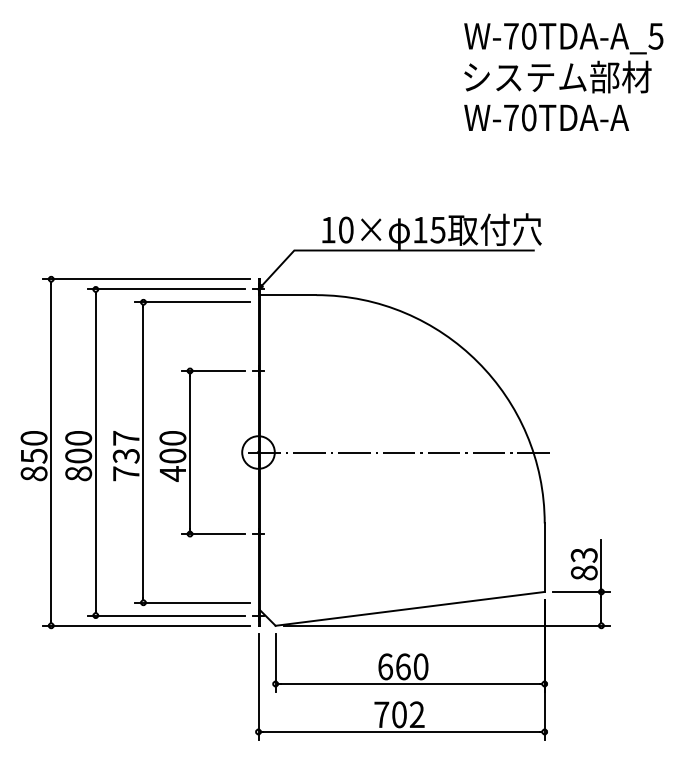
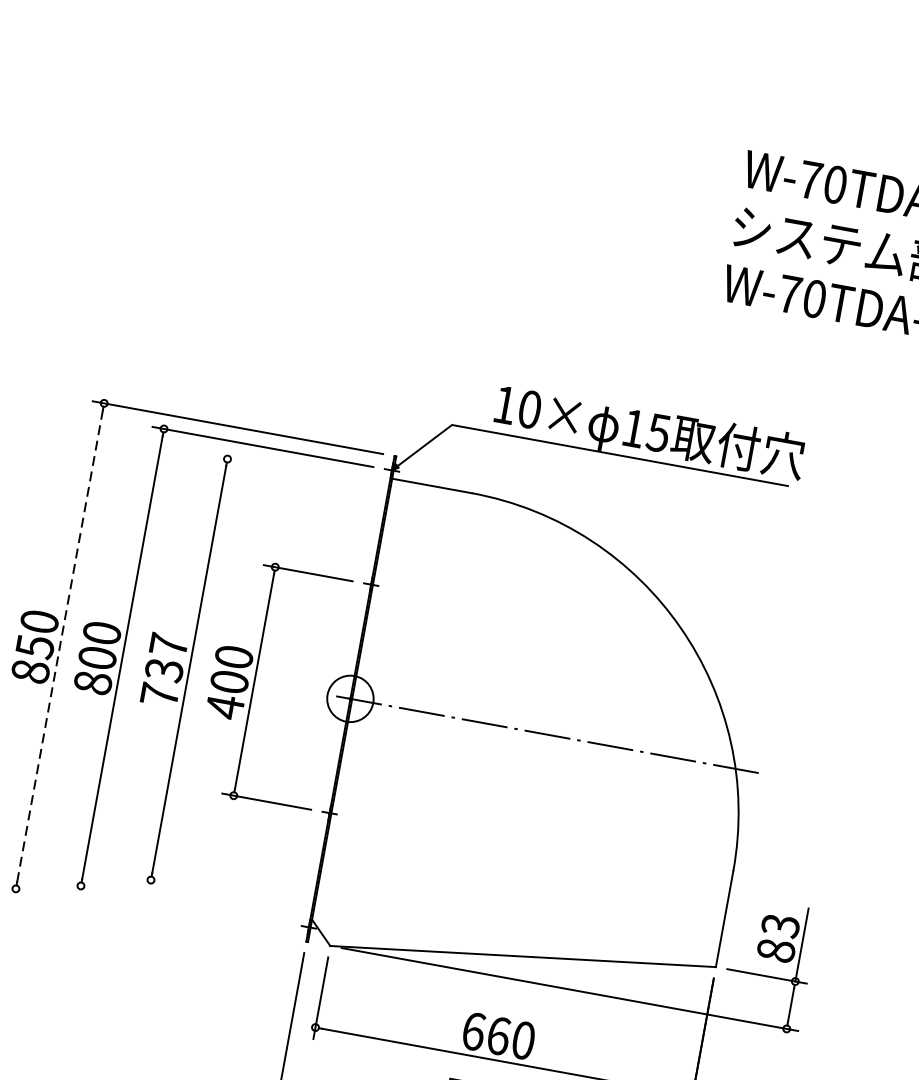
line: (192, 302) -> (296, 471), removed
line: (51, 452) -> (60, 646), solid -> dashed
line: (192, 602) -> (219, 892), removed
line: (166, 615) -> (180, 903), removed
line: (146, 625) -> (149, 912), removed

